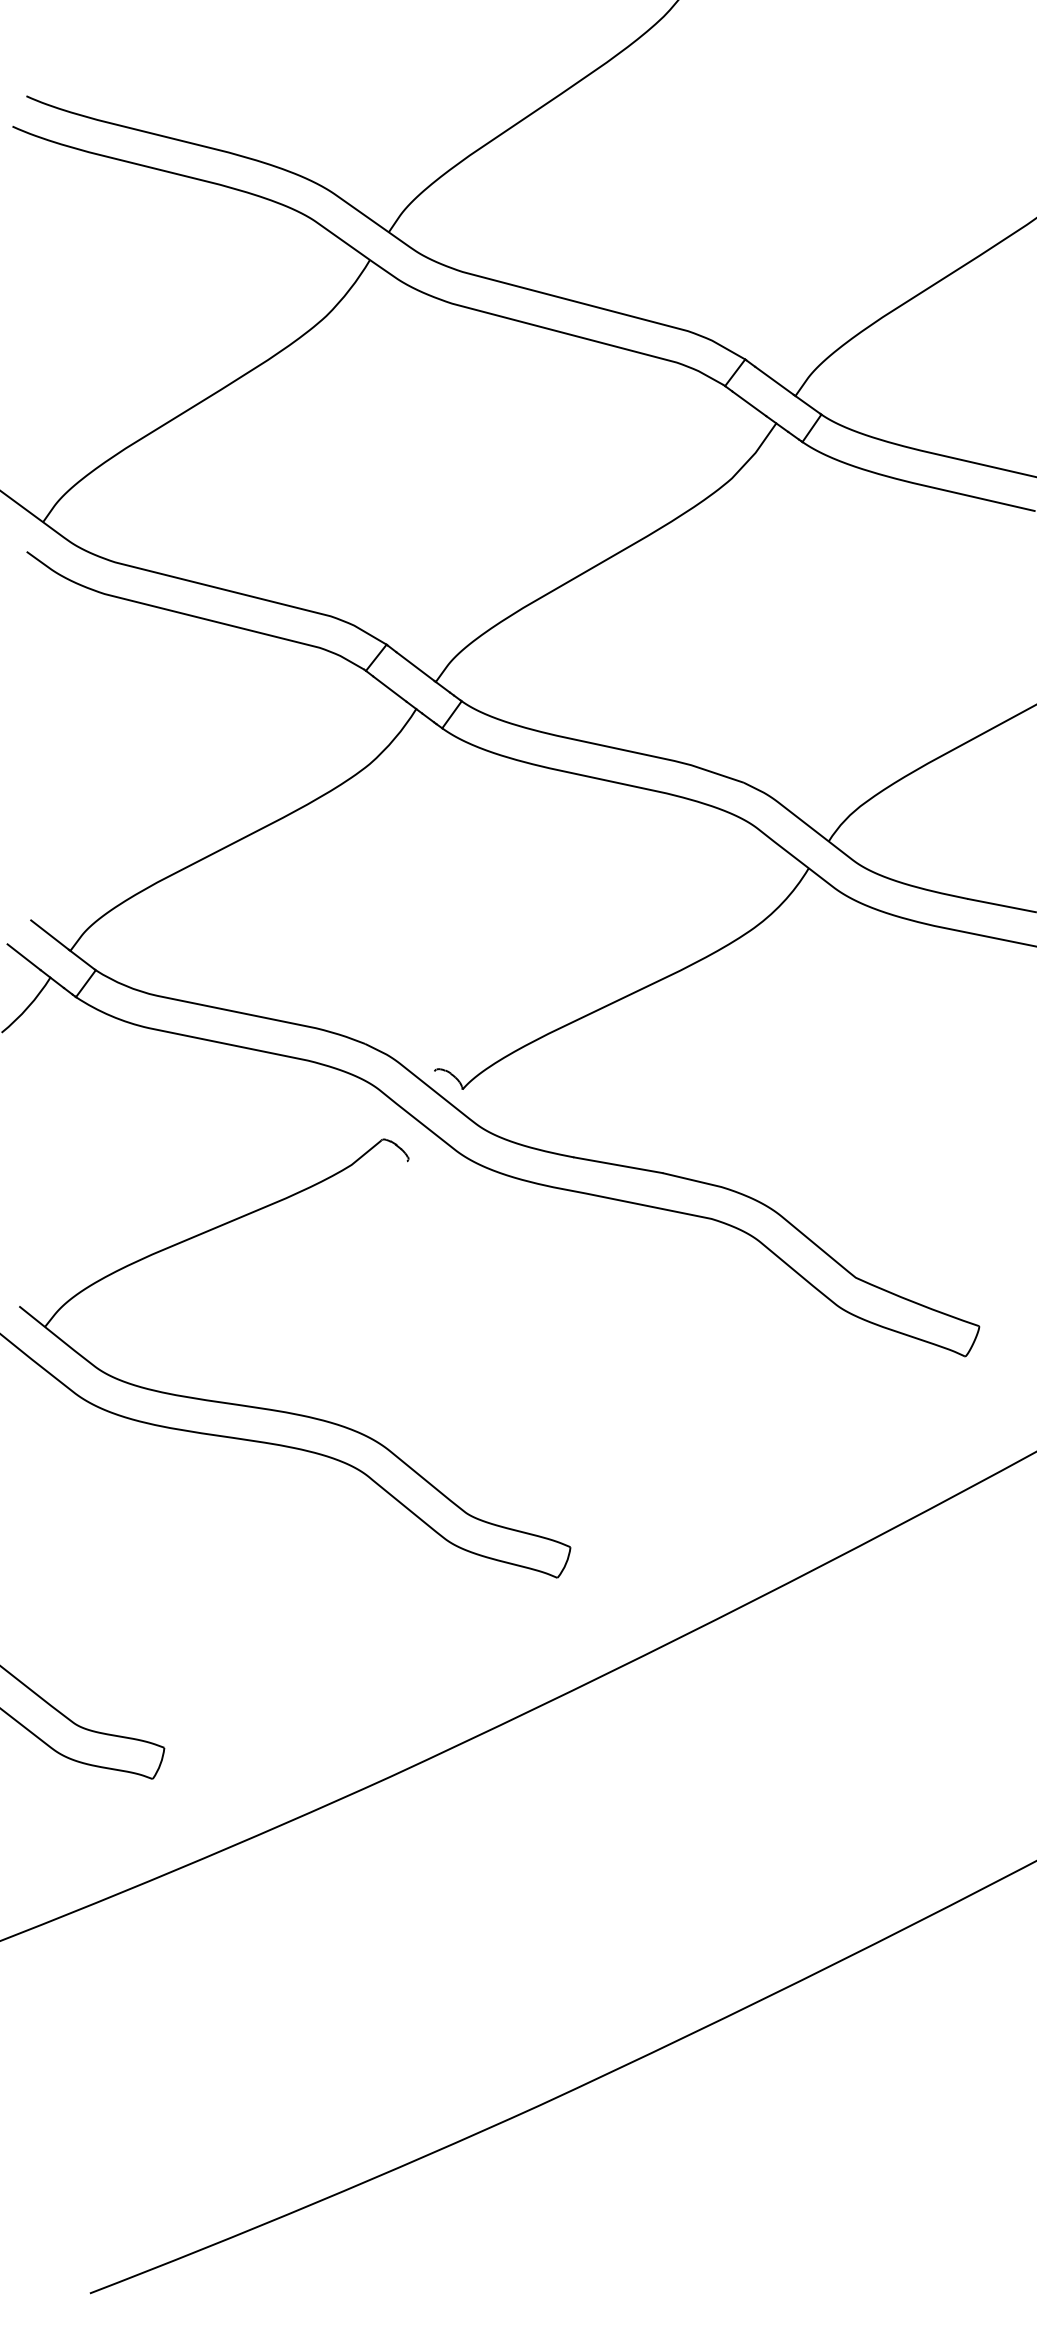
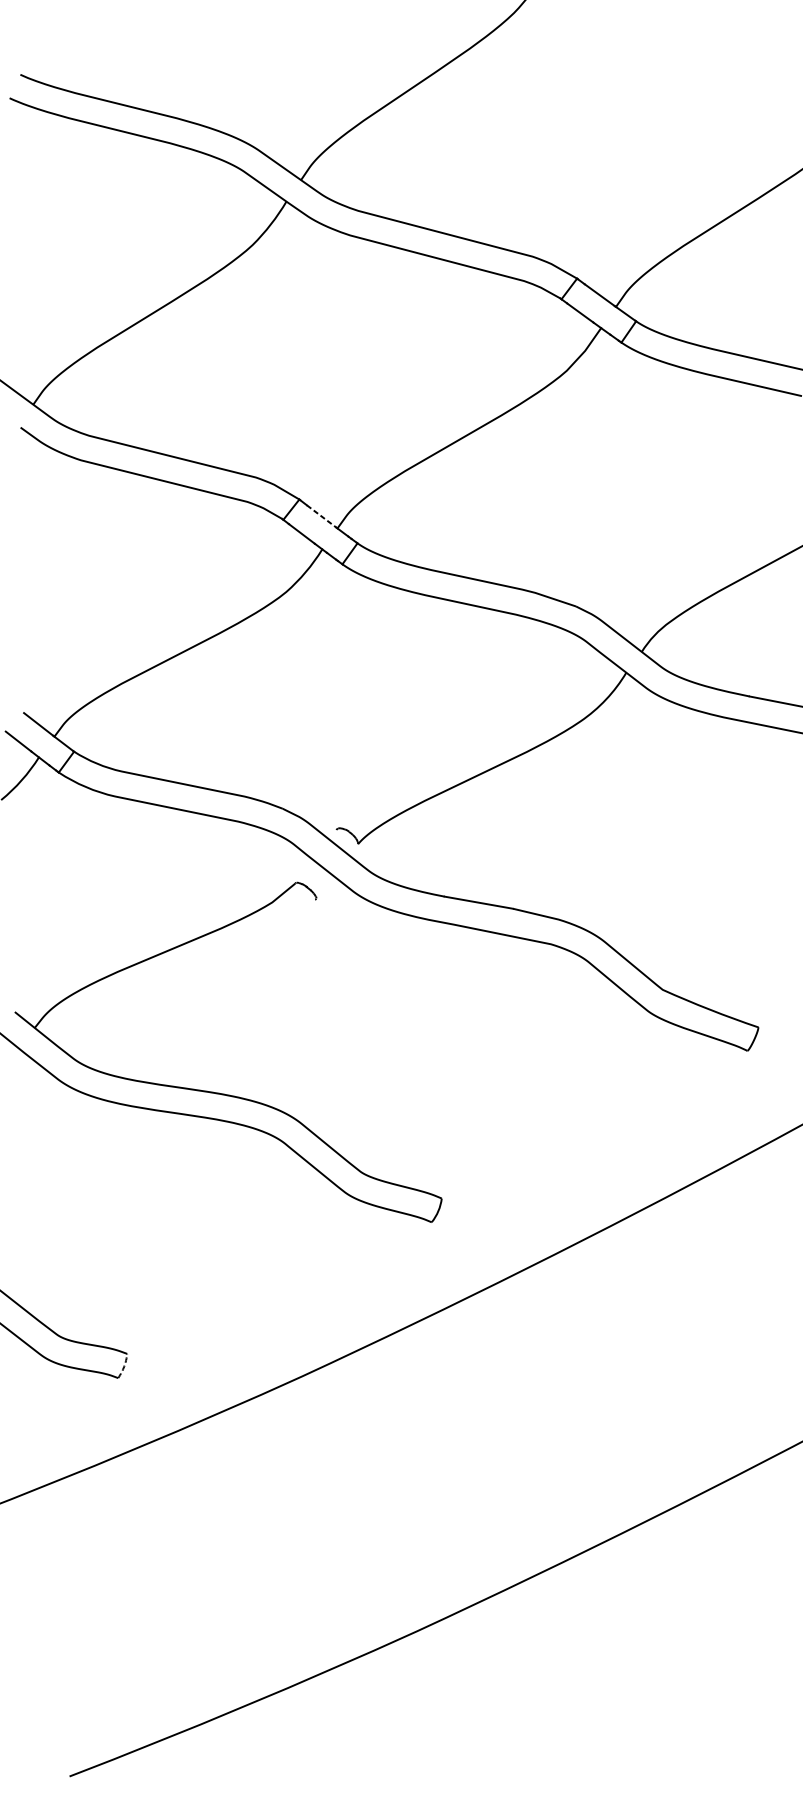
line: (415, 666) -> (321, 516), solid -> dashed
arc: (160, 1764) -> (124, 1366), solid -> dashed

